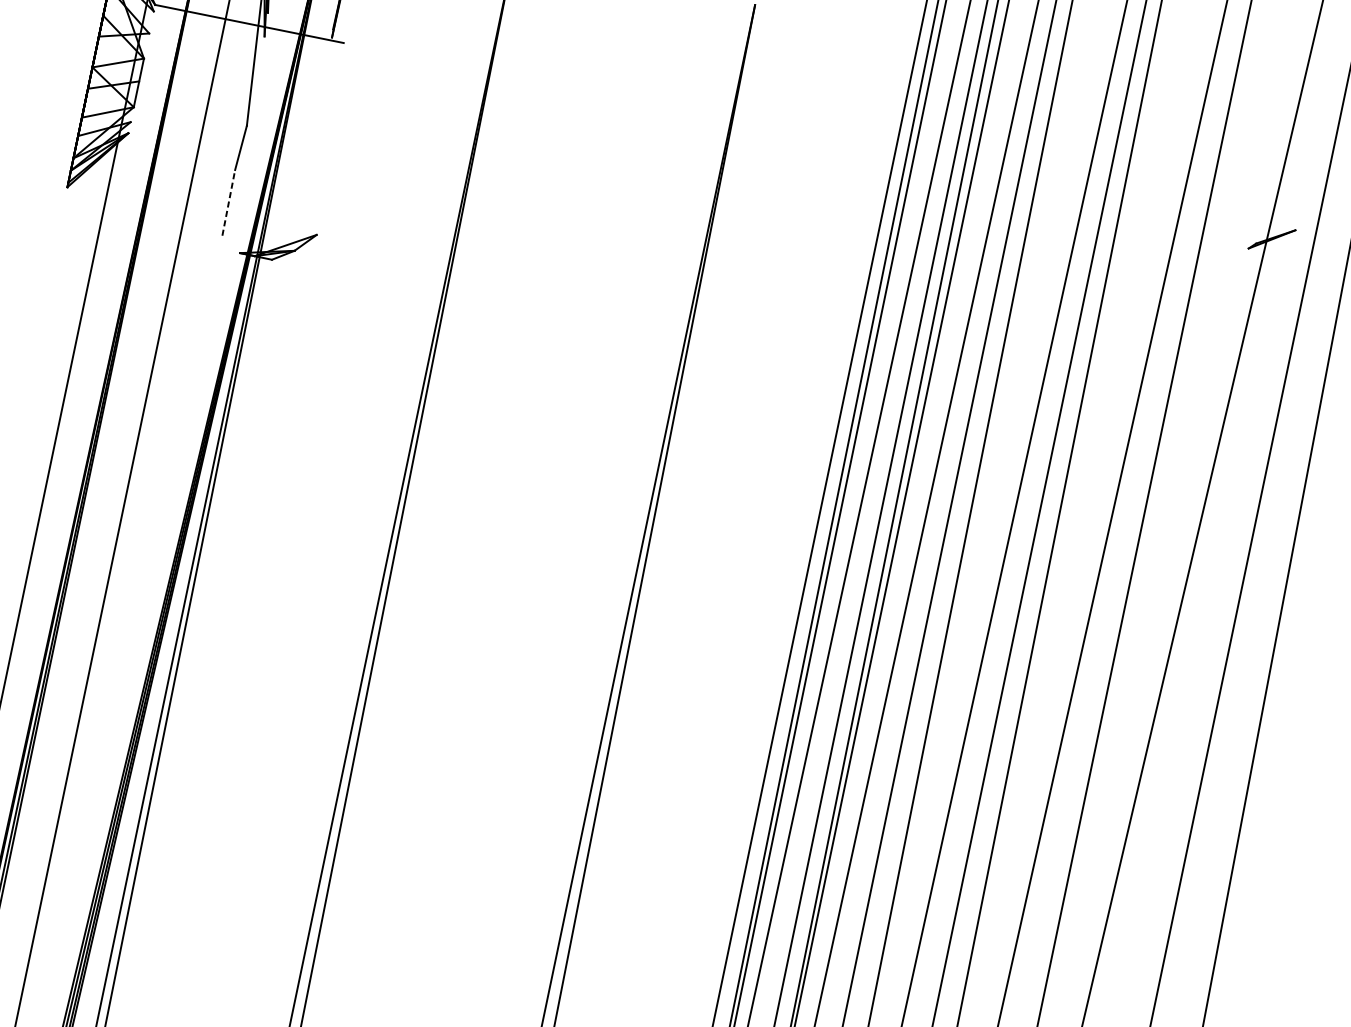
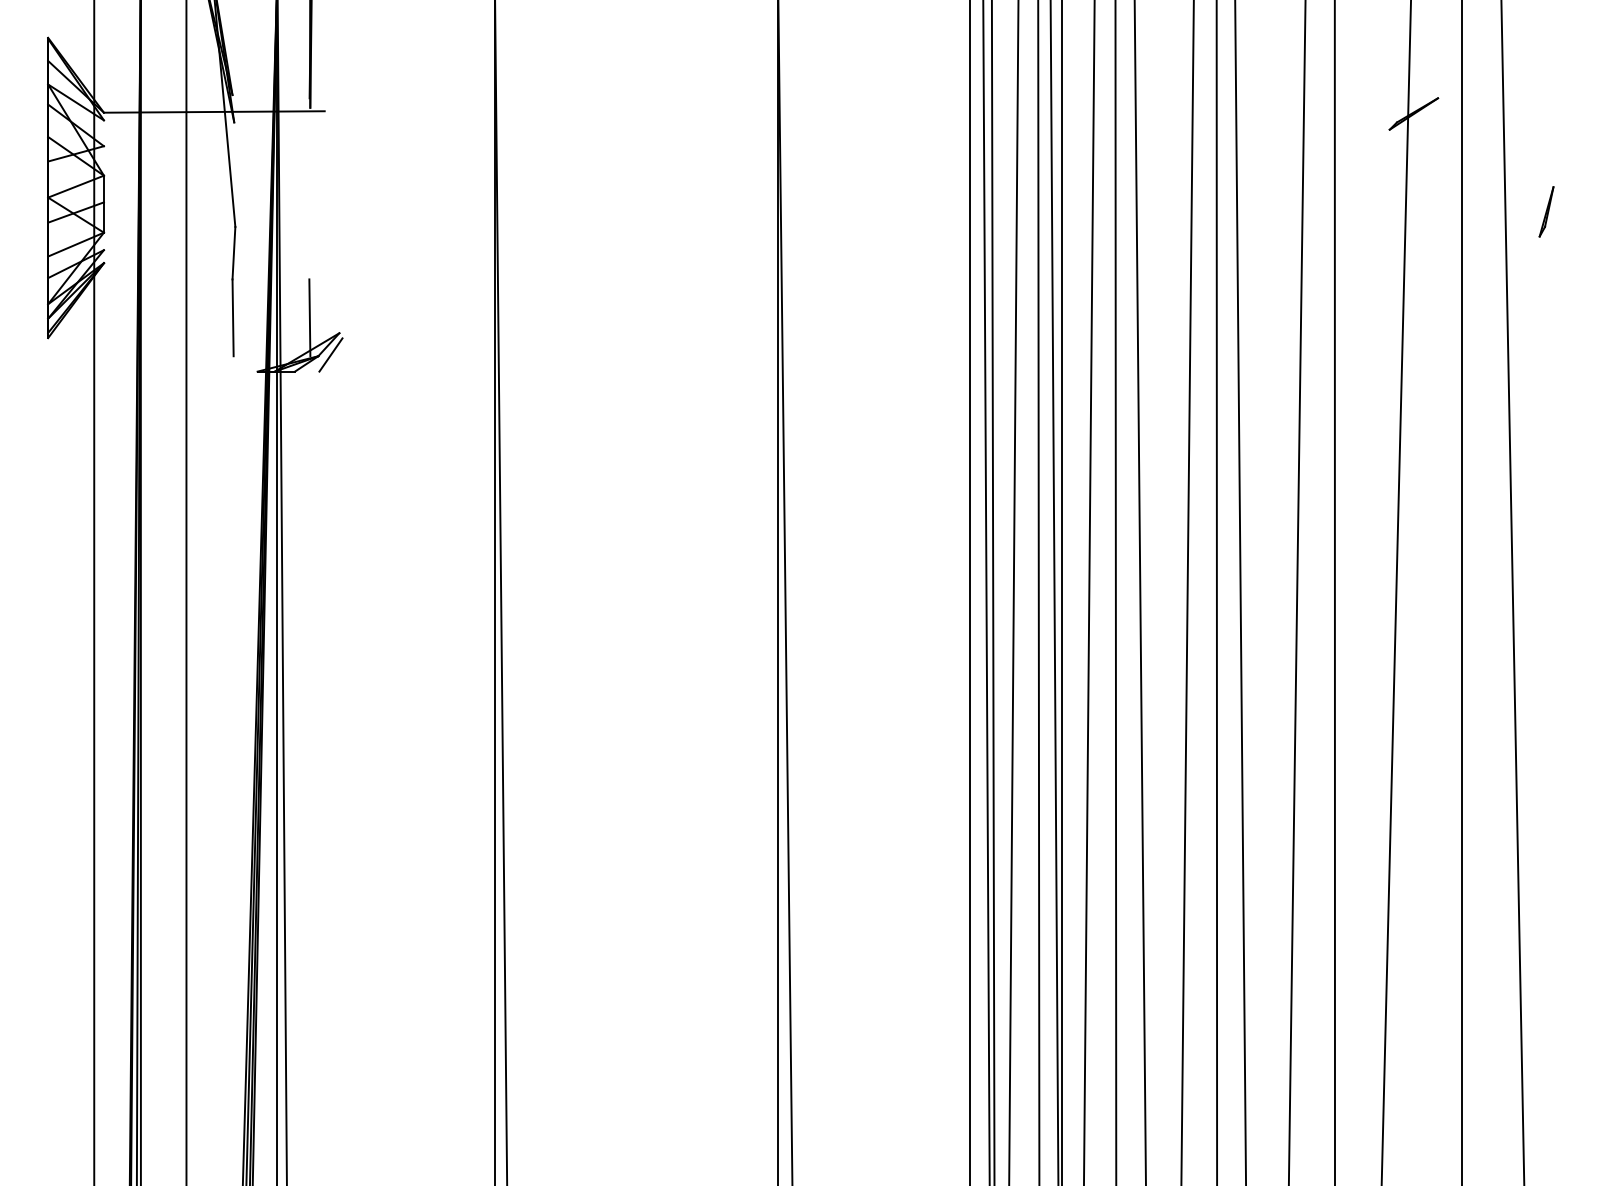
line: (229, 202) -> (233, 317), dashed -> solid
line: (294, 216) -> (309, 317), added
line: (305, 251) -> (330, 354), added

